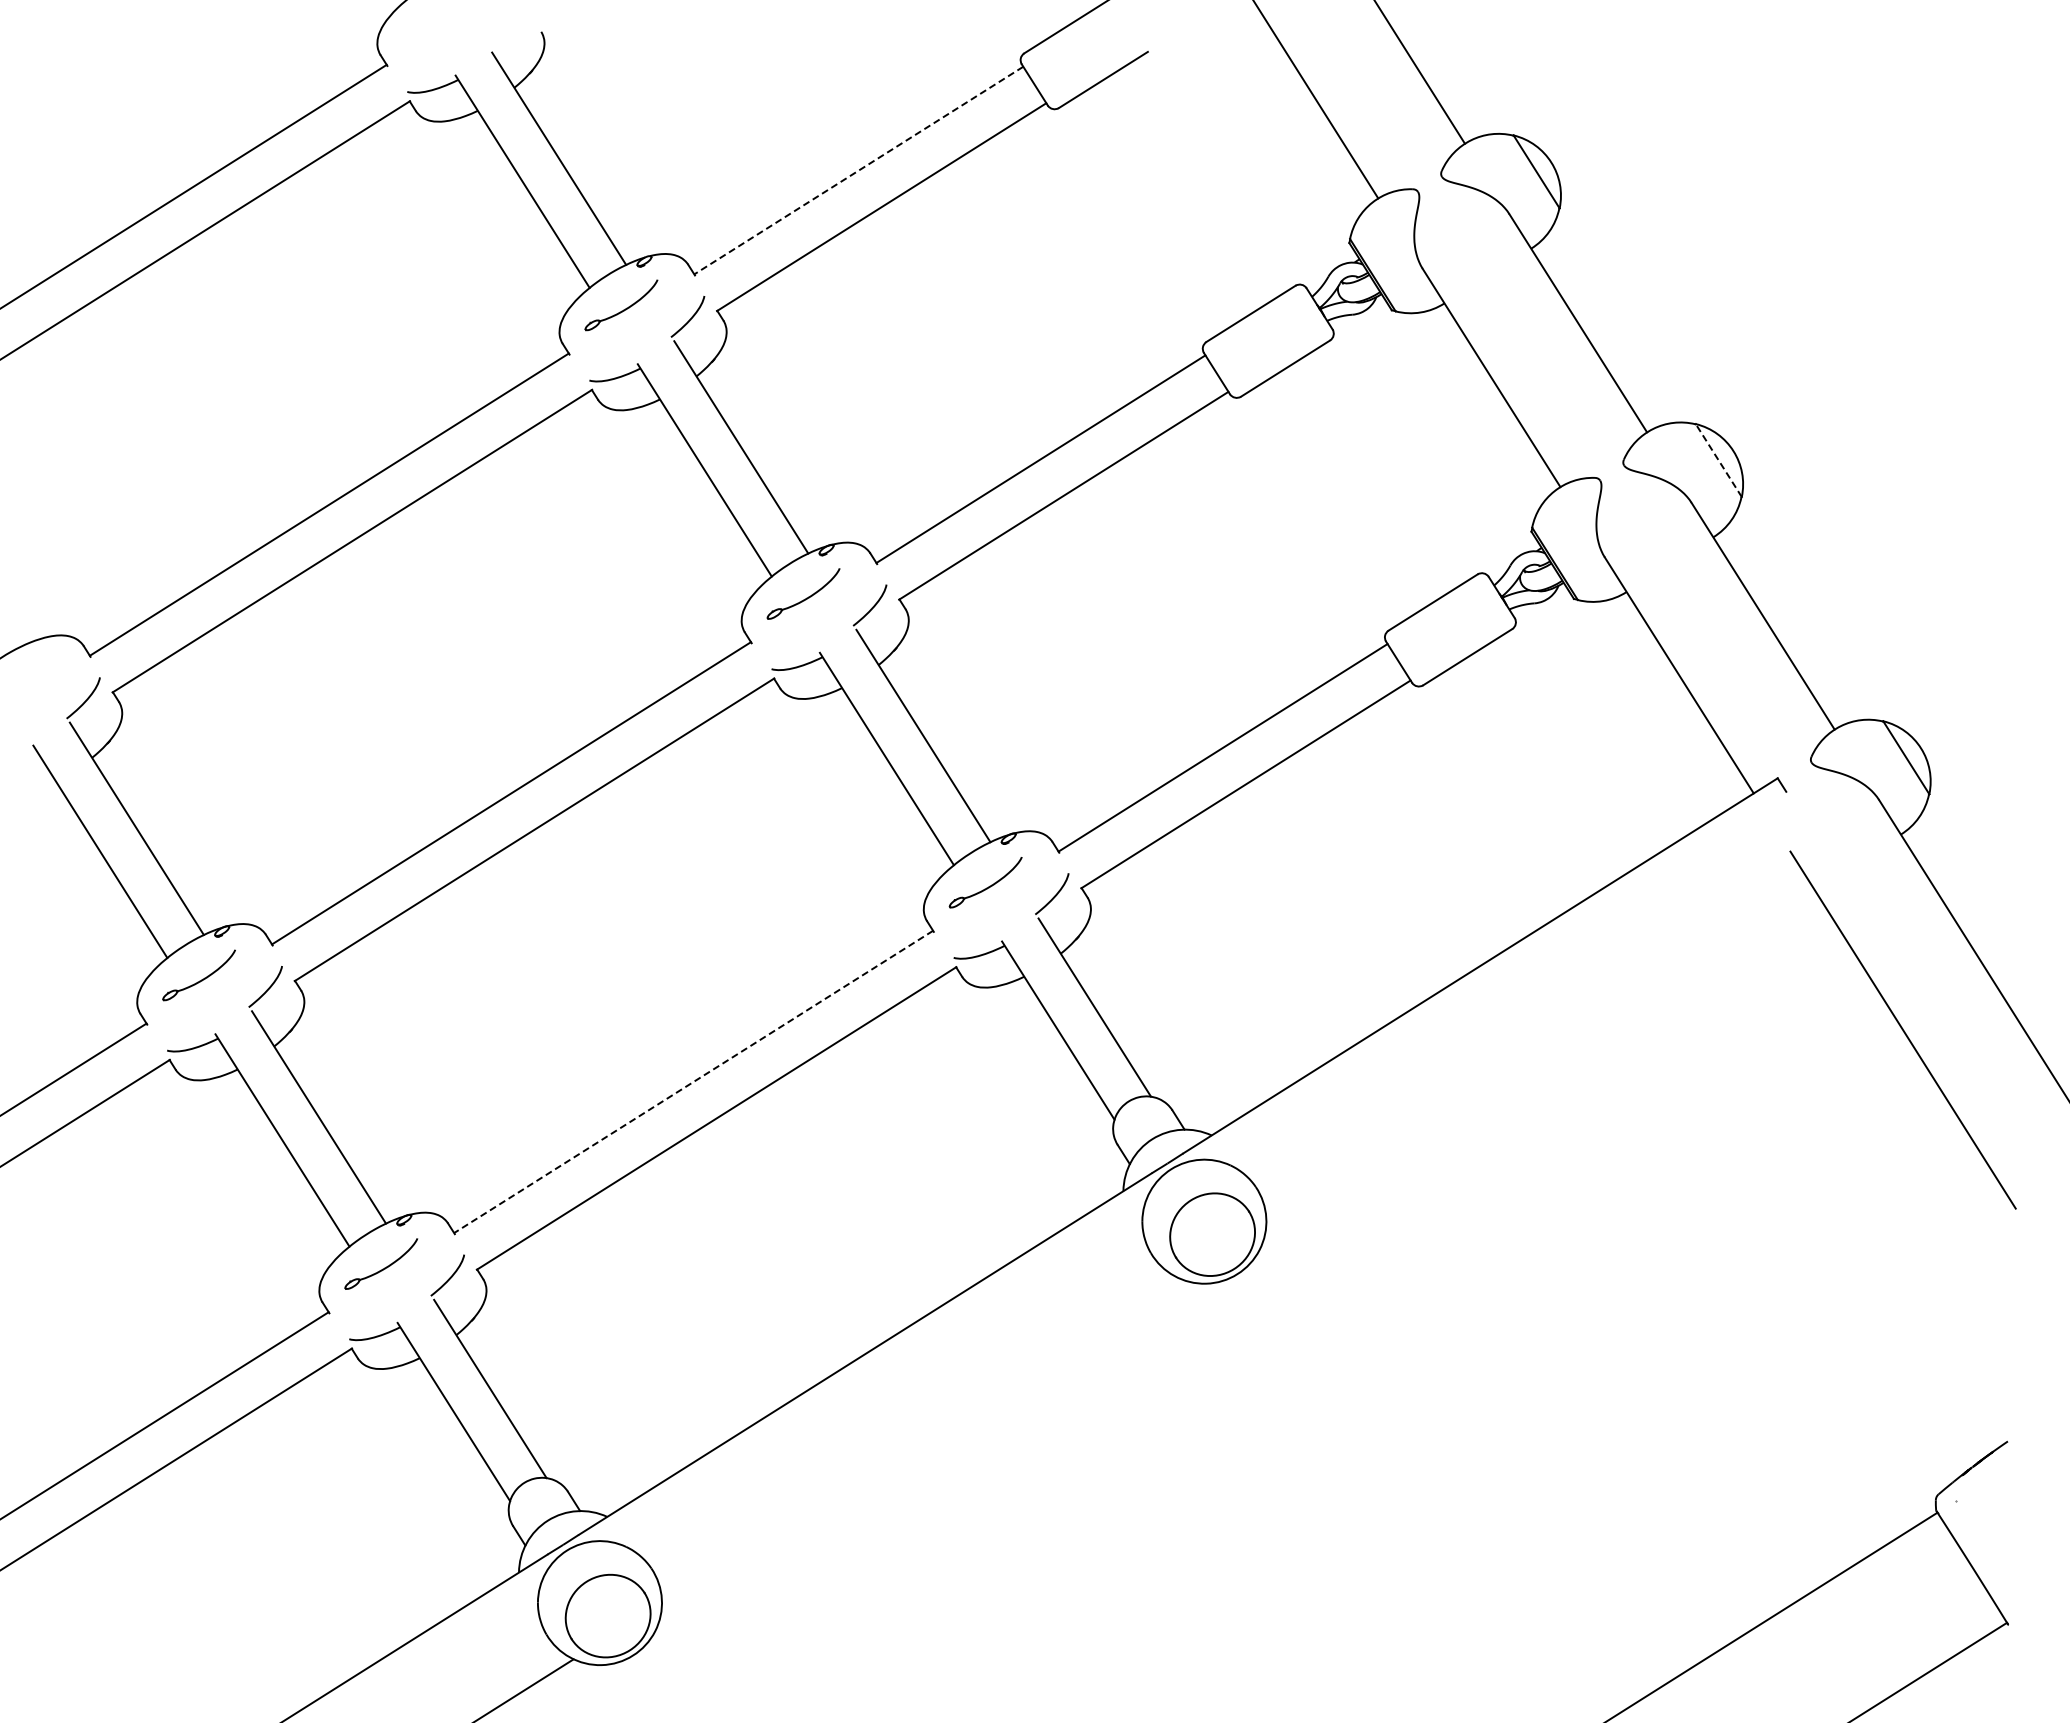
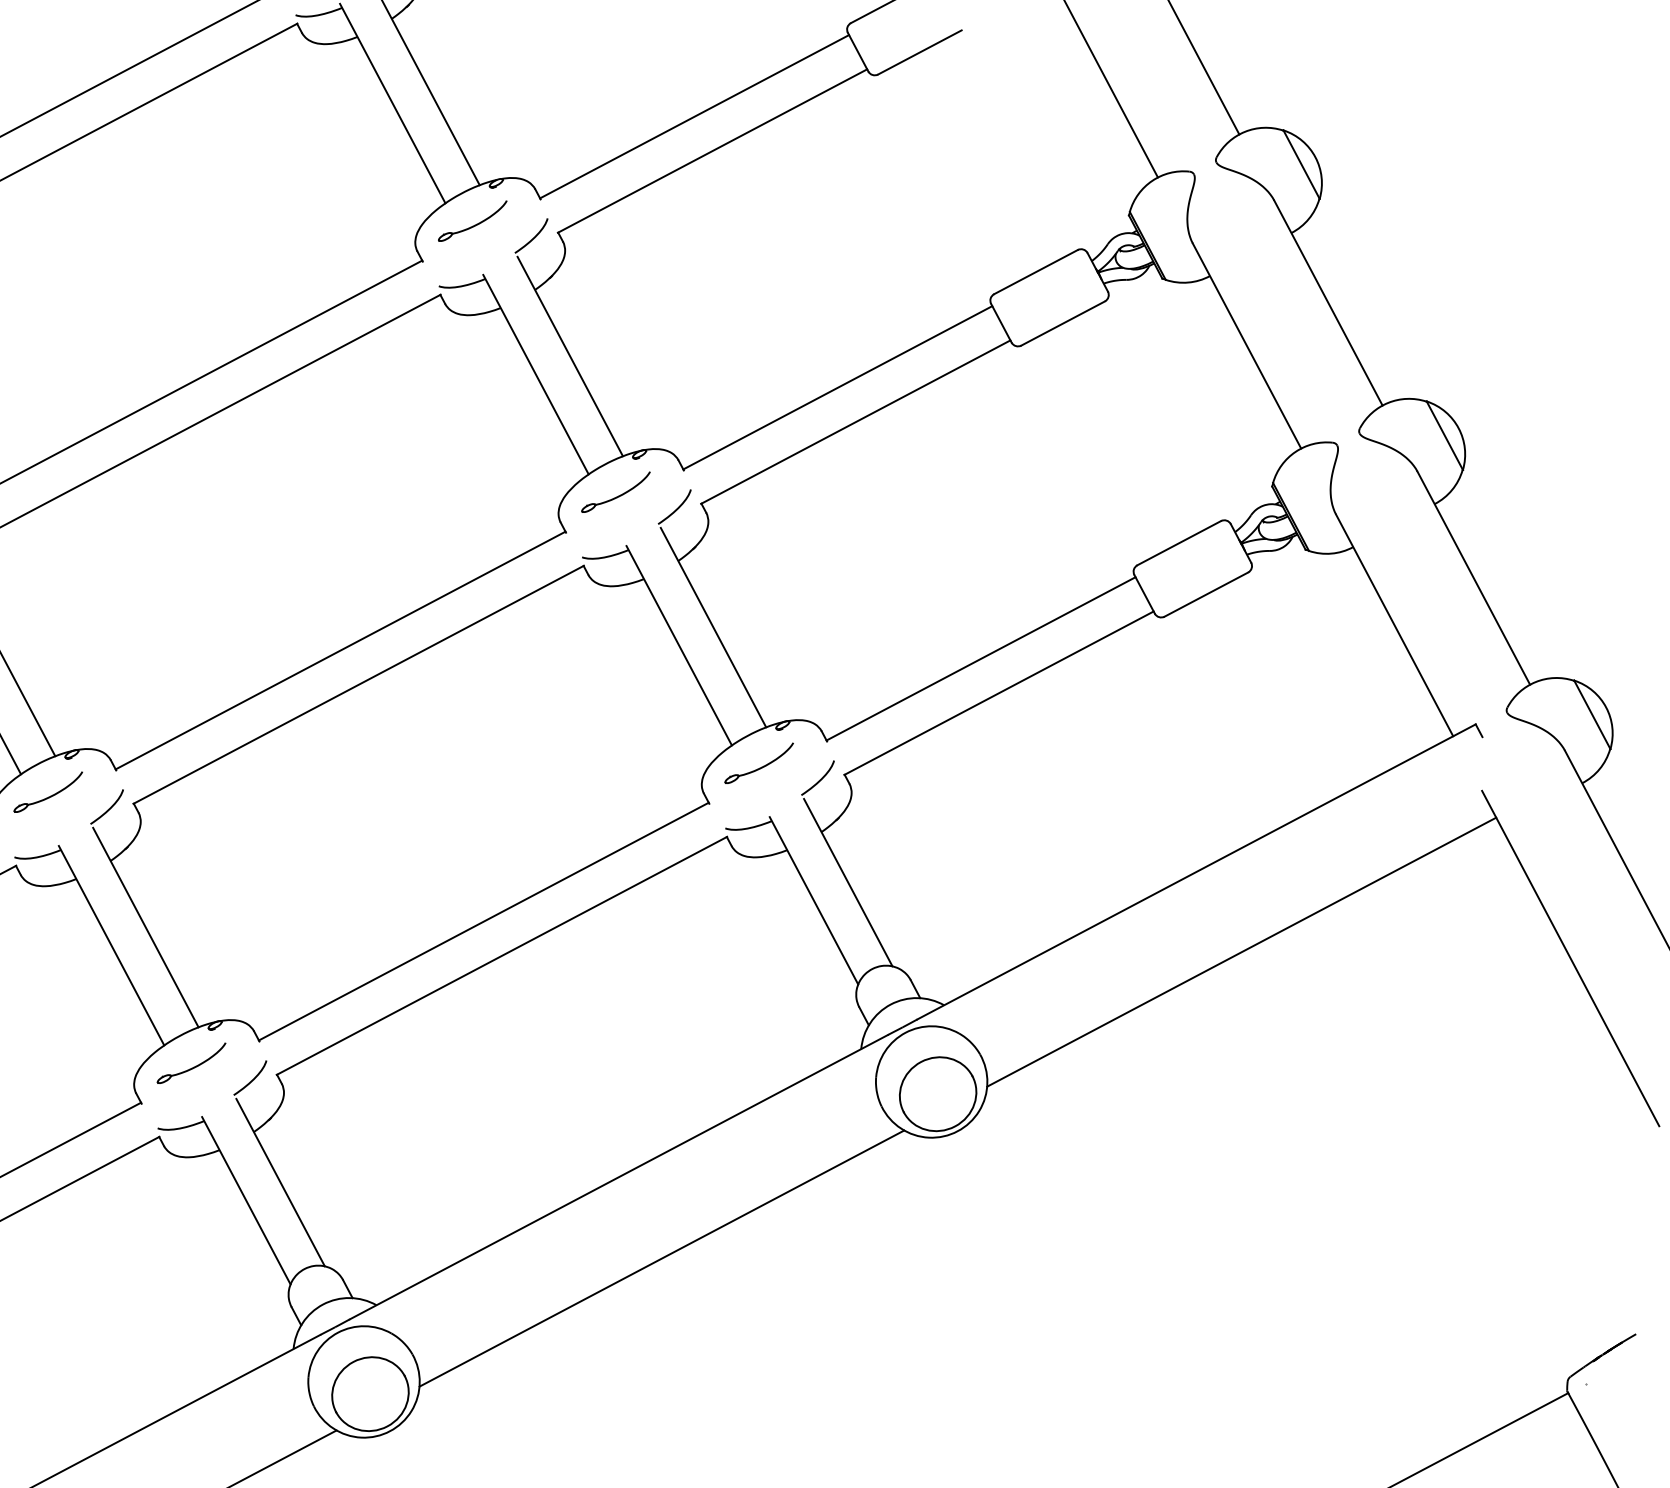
line: (858, 170) -> (694, 116), dashed -> solid
line: (1718, 460) -> (1444, 435), dashed -> solid
line: (1537, 1051) -> (1241, 952), added
line: (693, 1082) -> (483, 922), dashed -> solid
line: (920, 1440) -> (662, 1258), added

